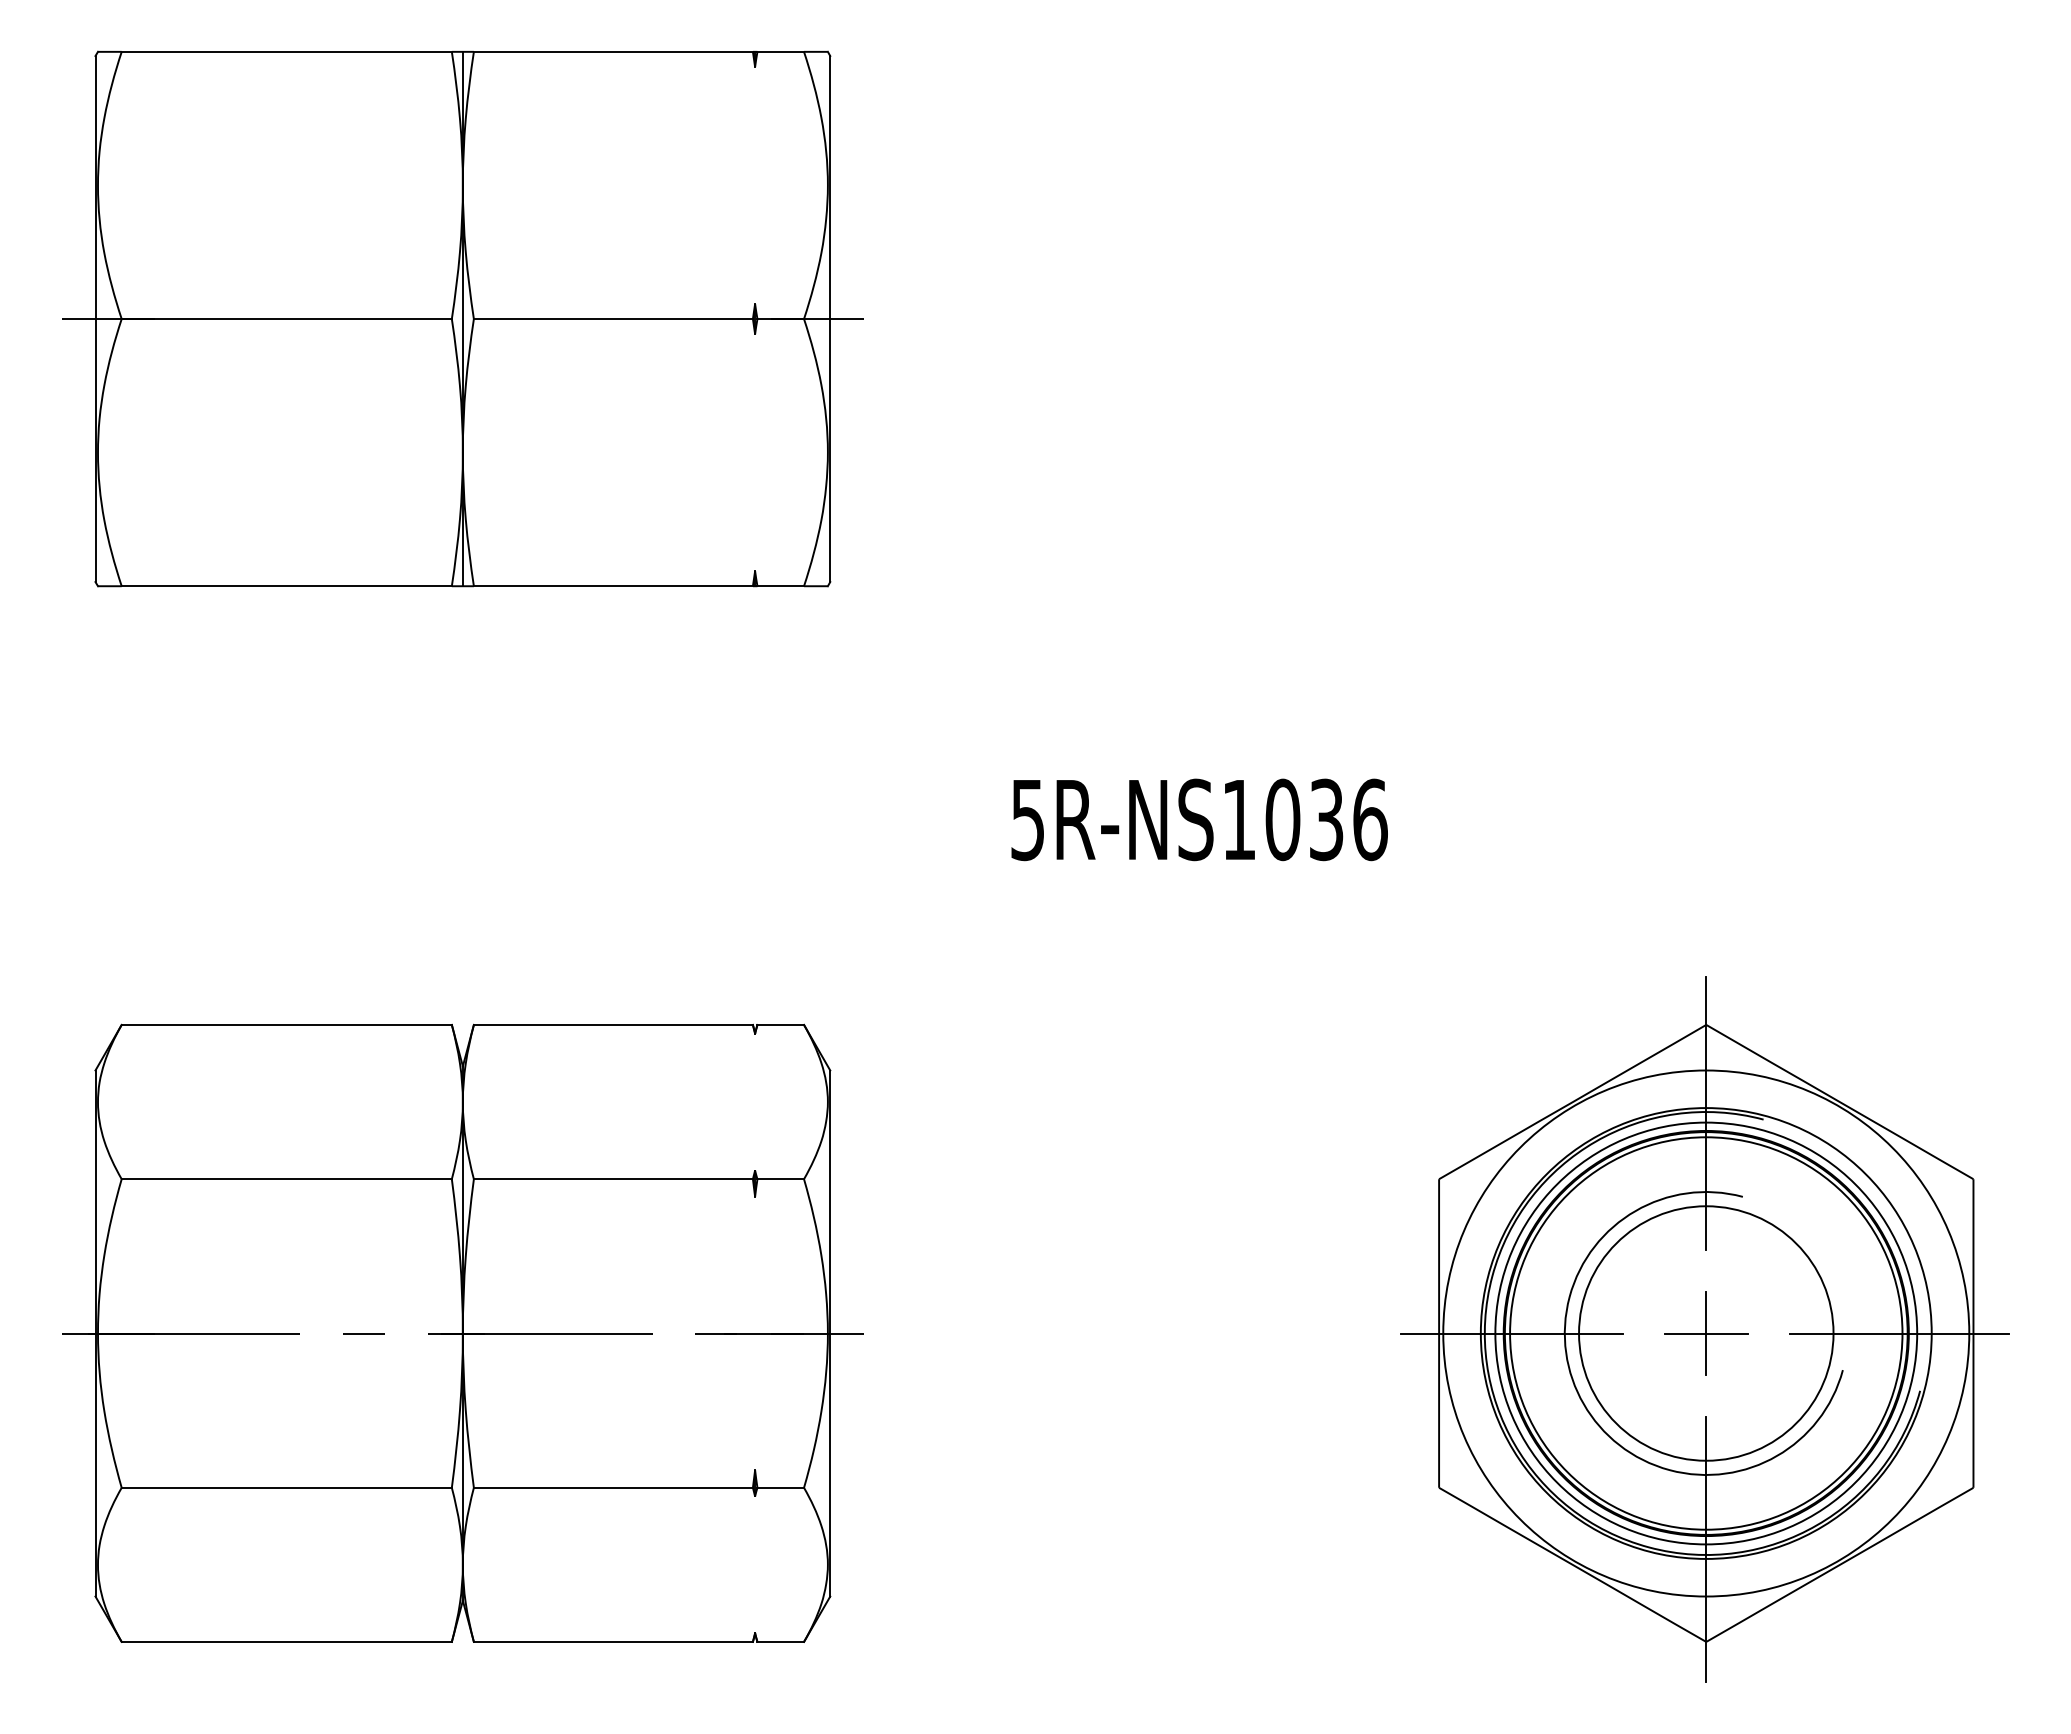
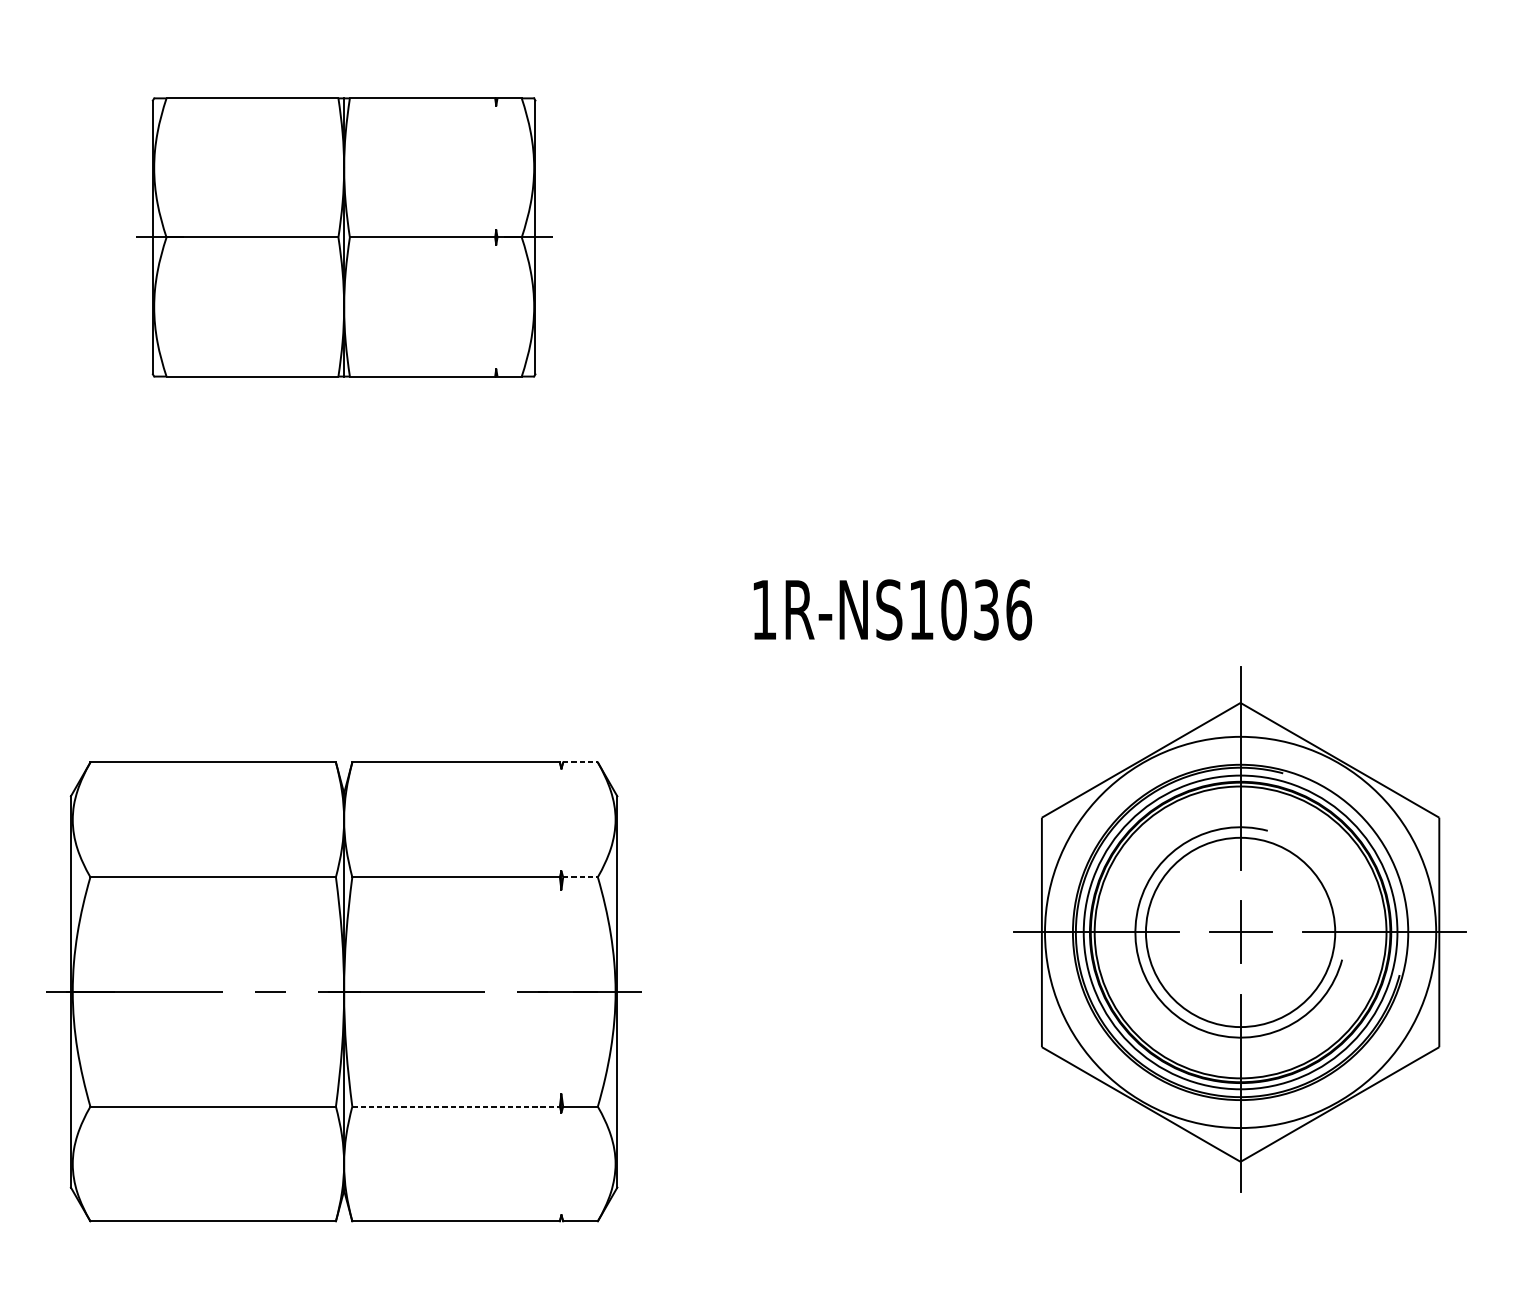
part: (462, 318) -> (343, 237), size x0.7
text: (1027, 820) -> (764, 610), 5R-NS1036 -> 1R-NS1036
line: (781, 1024) -> (581, 762), solid -> dashed
line: (781, 1179) -> (581, 877), solid -> dashed
part: (1704, 1329) -> (1239, 929), moved
line: (613, 1487) -> (456, 1106), solid -> dashed

